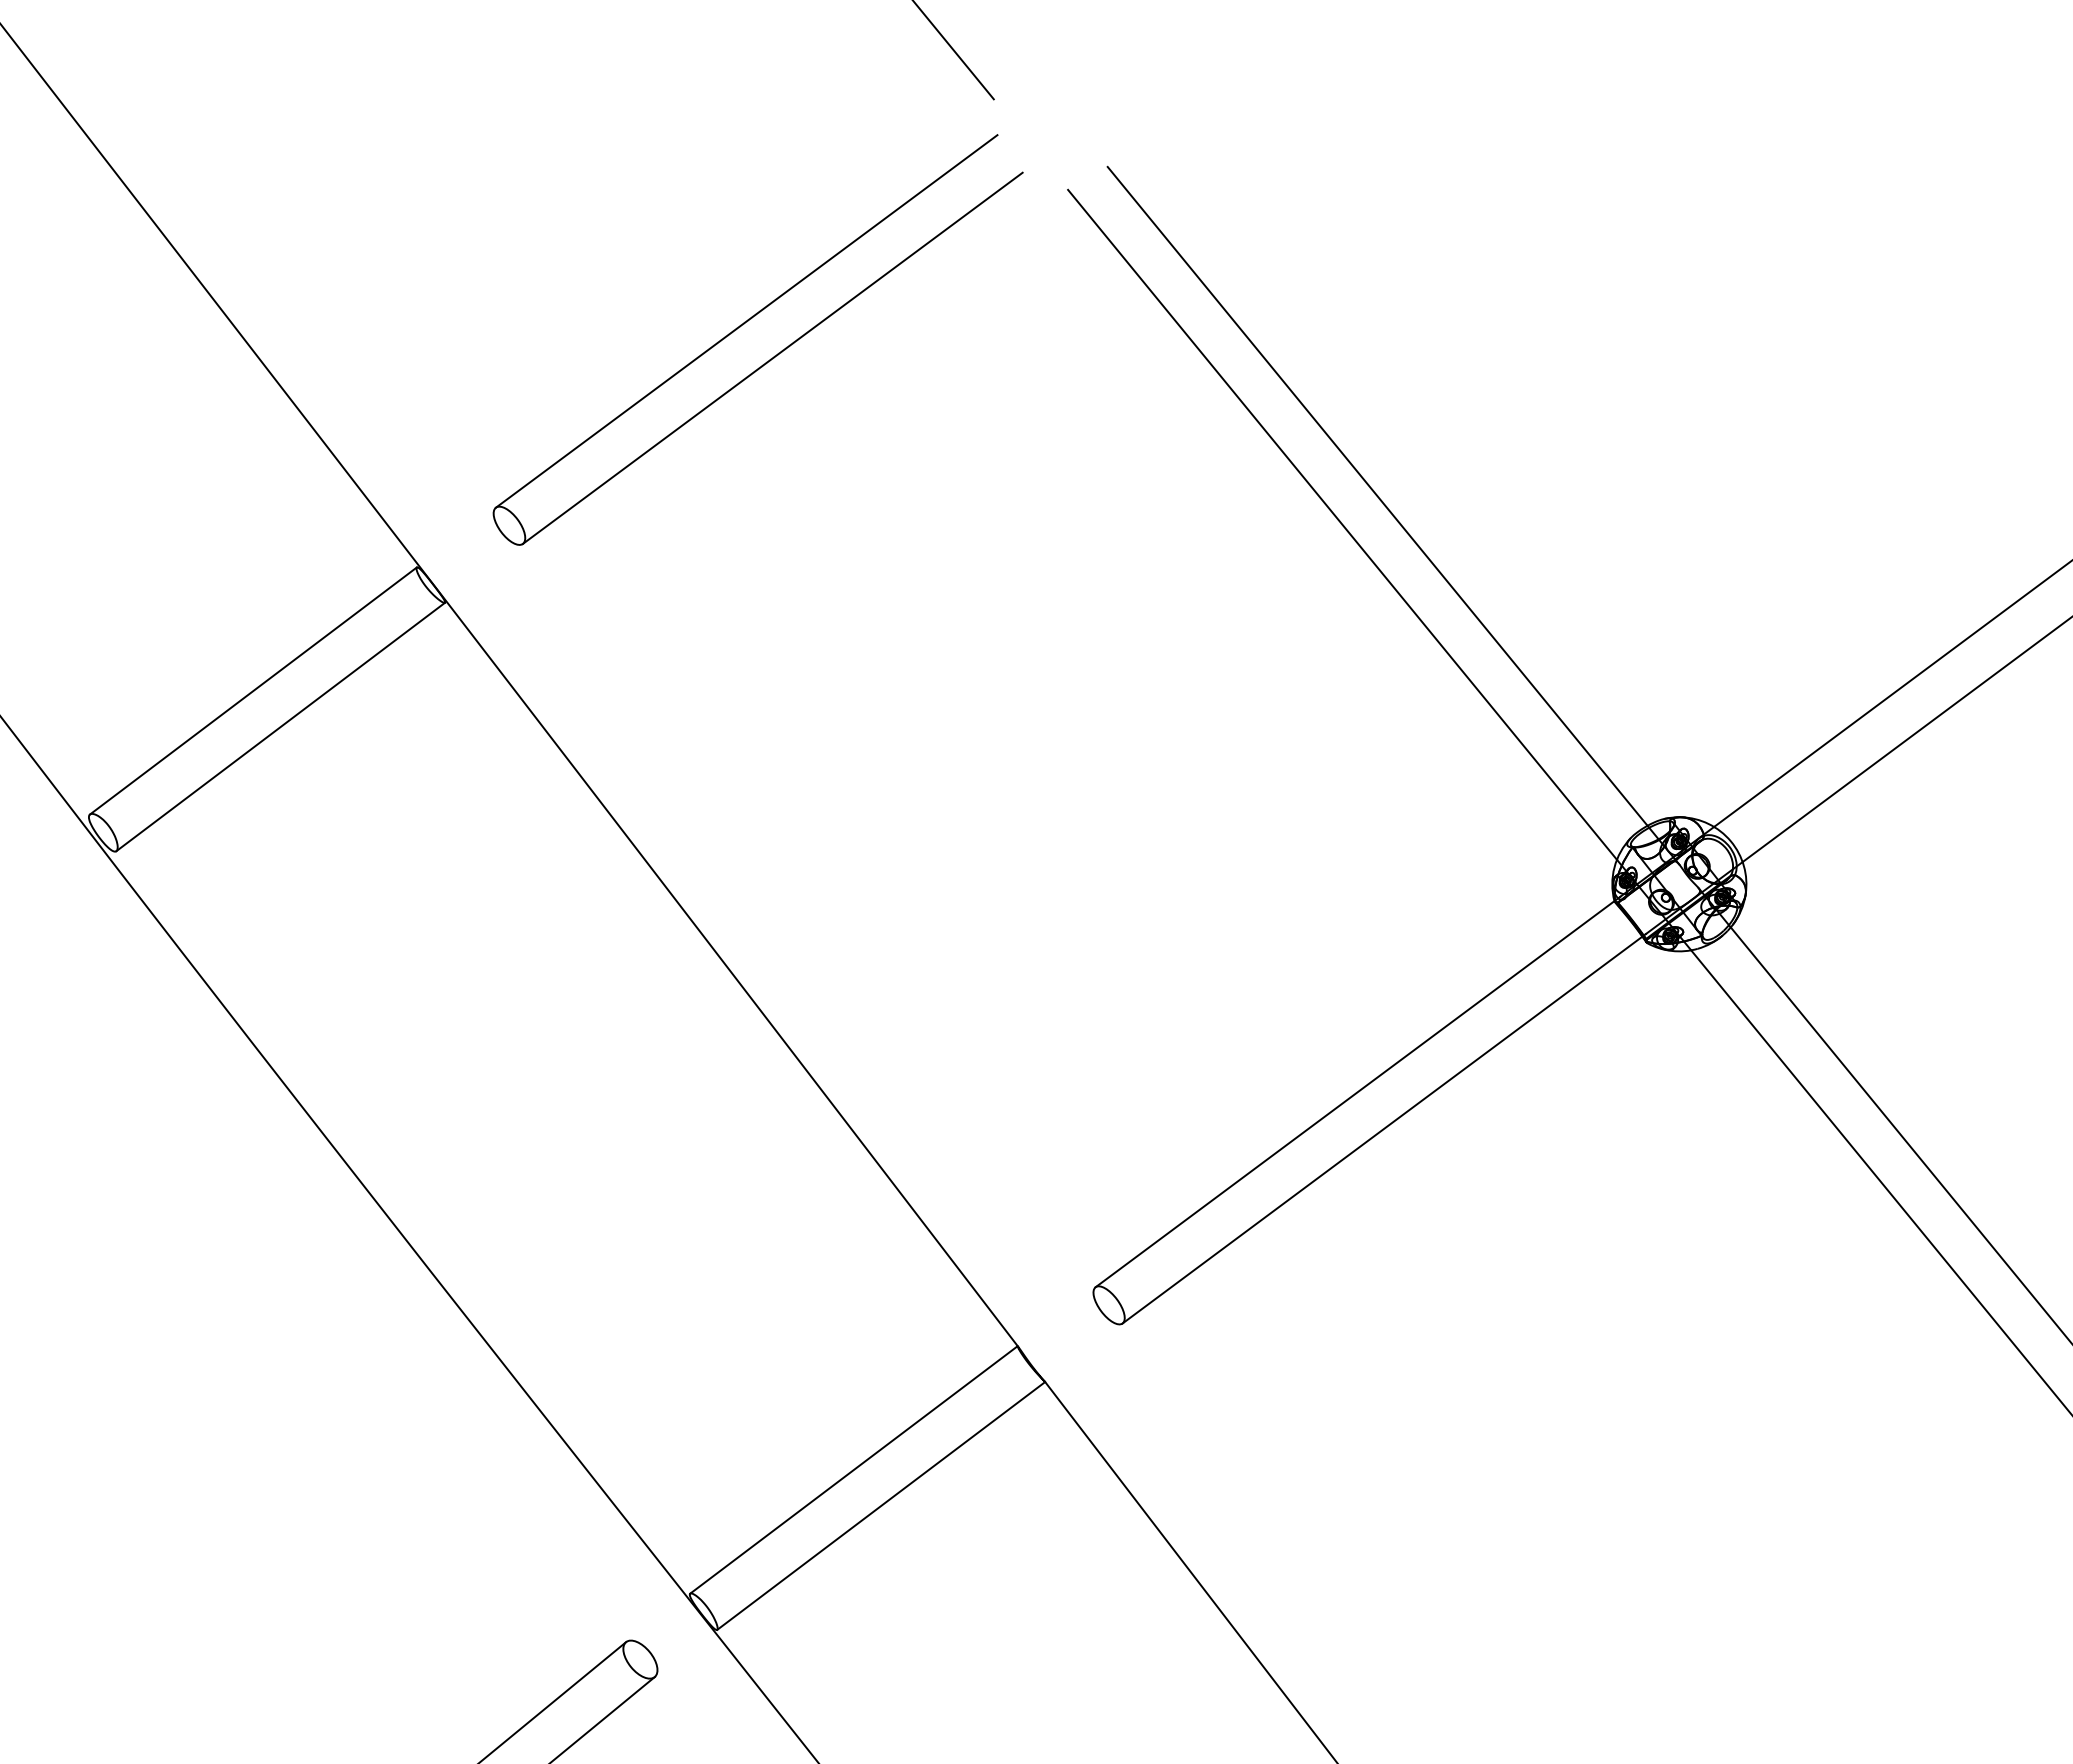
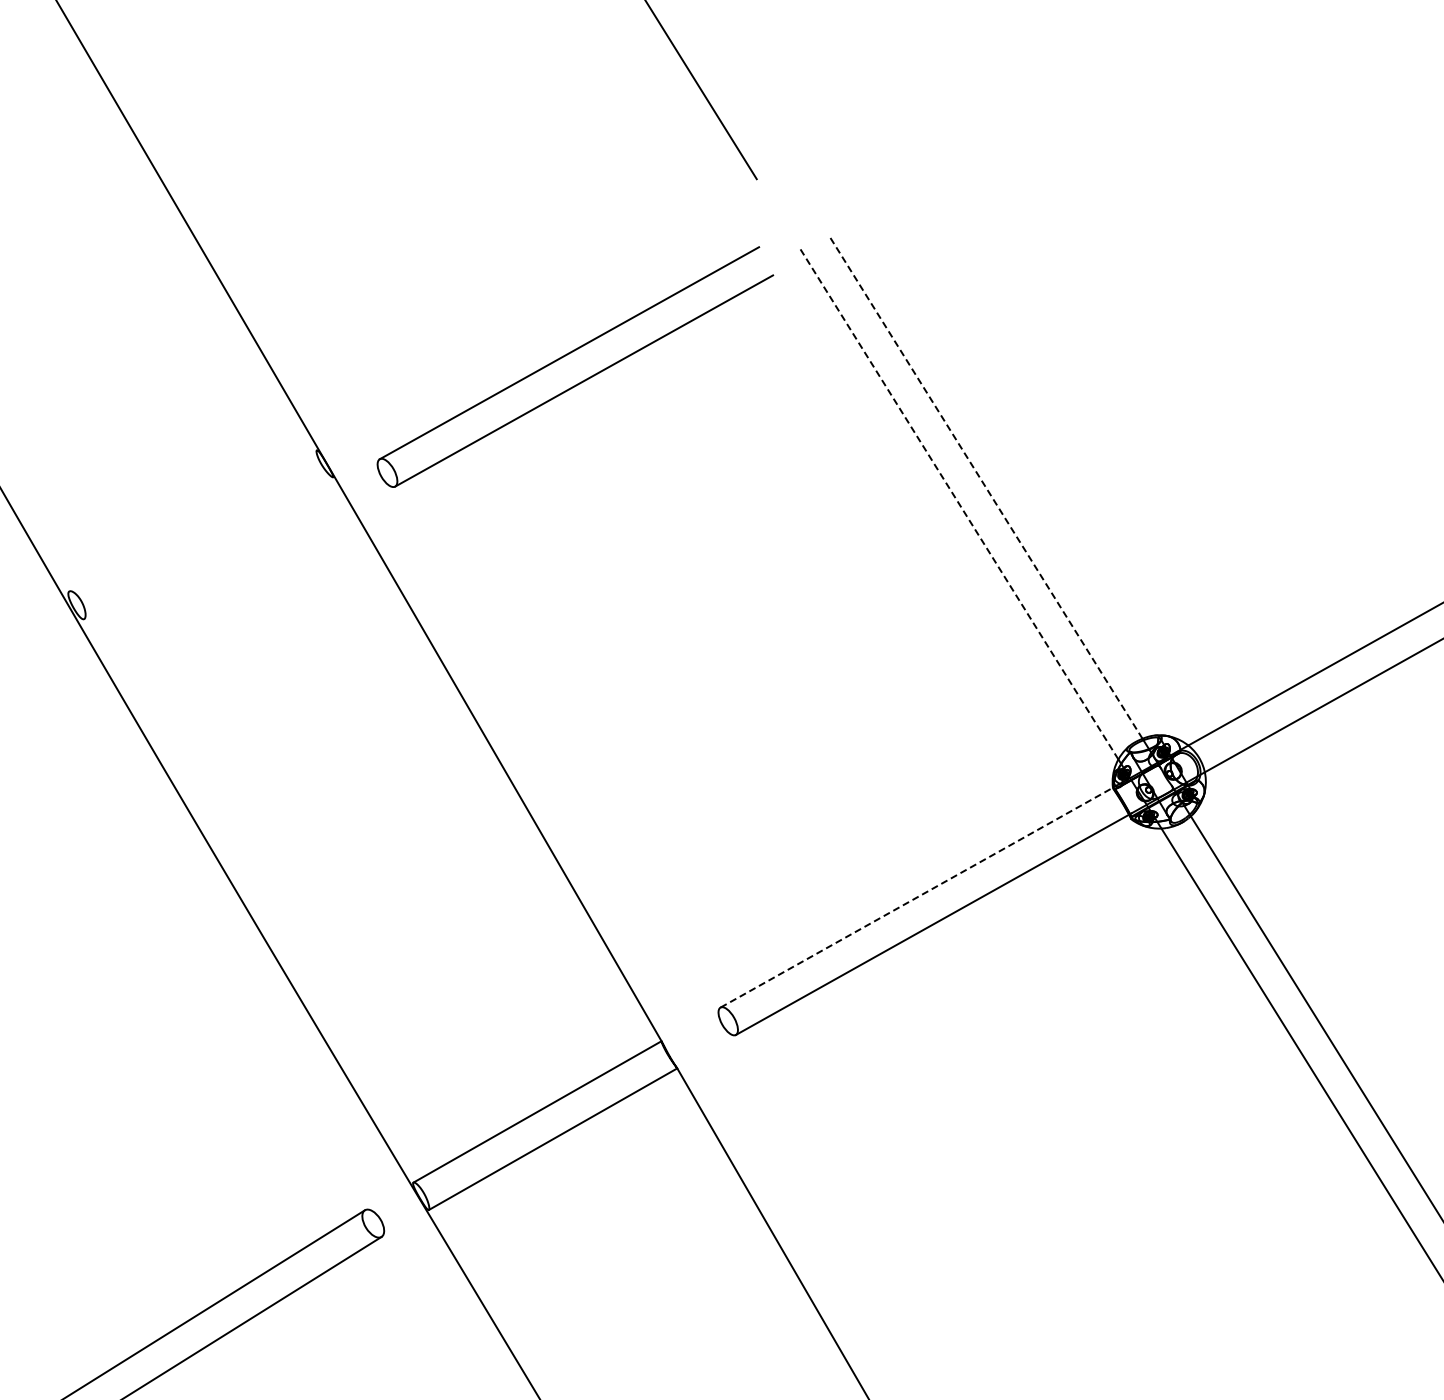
part: (747, 323) -> (569, 354), moved
line: (1376, 495) -> (985, 486), solid -> dashed
line: (1341, 524) -> (958, 503), solid -> dashed
line: (252, 690) -> (192, 520), removed
line: (280, 727) -> (208, 548), removed
line: (1358, 1092) -> (919, 896), solid -> dashed

